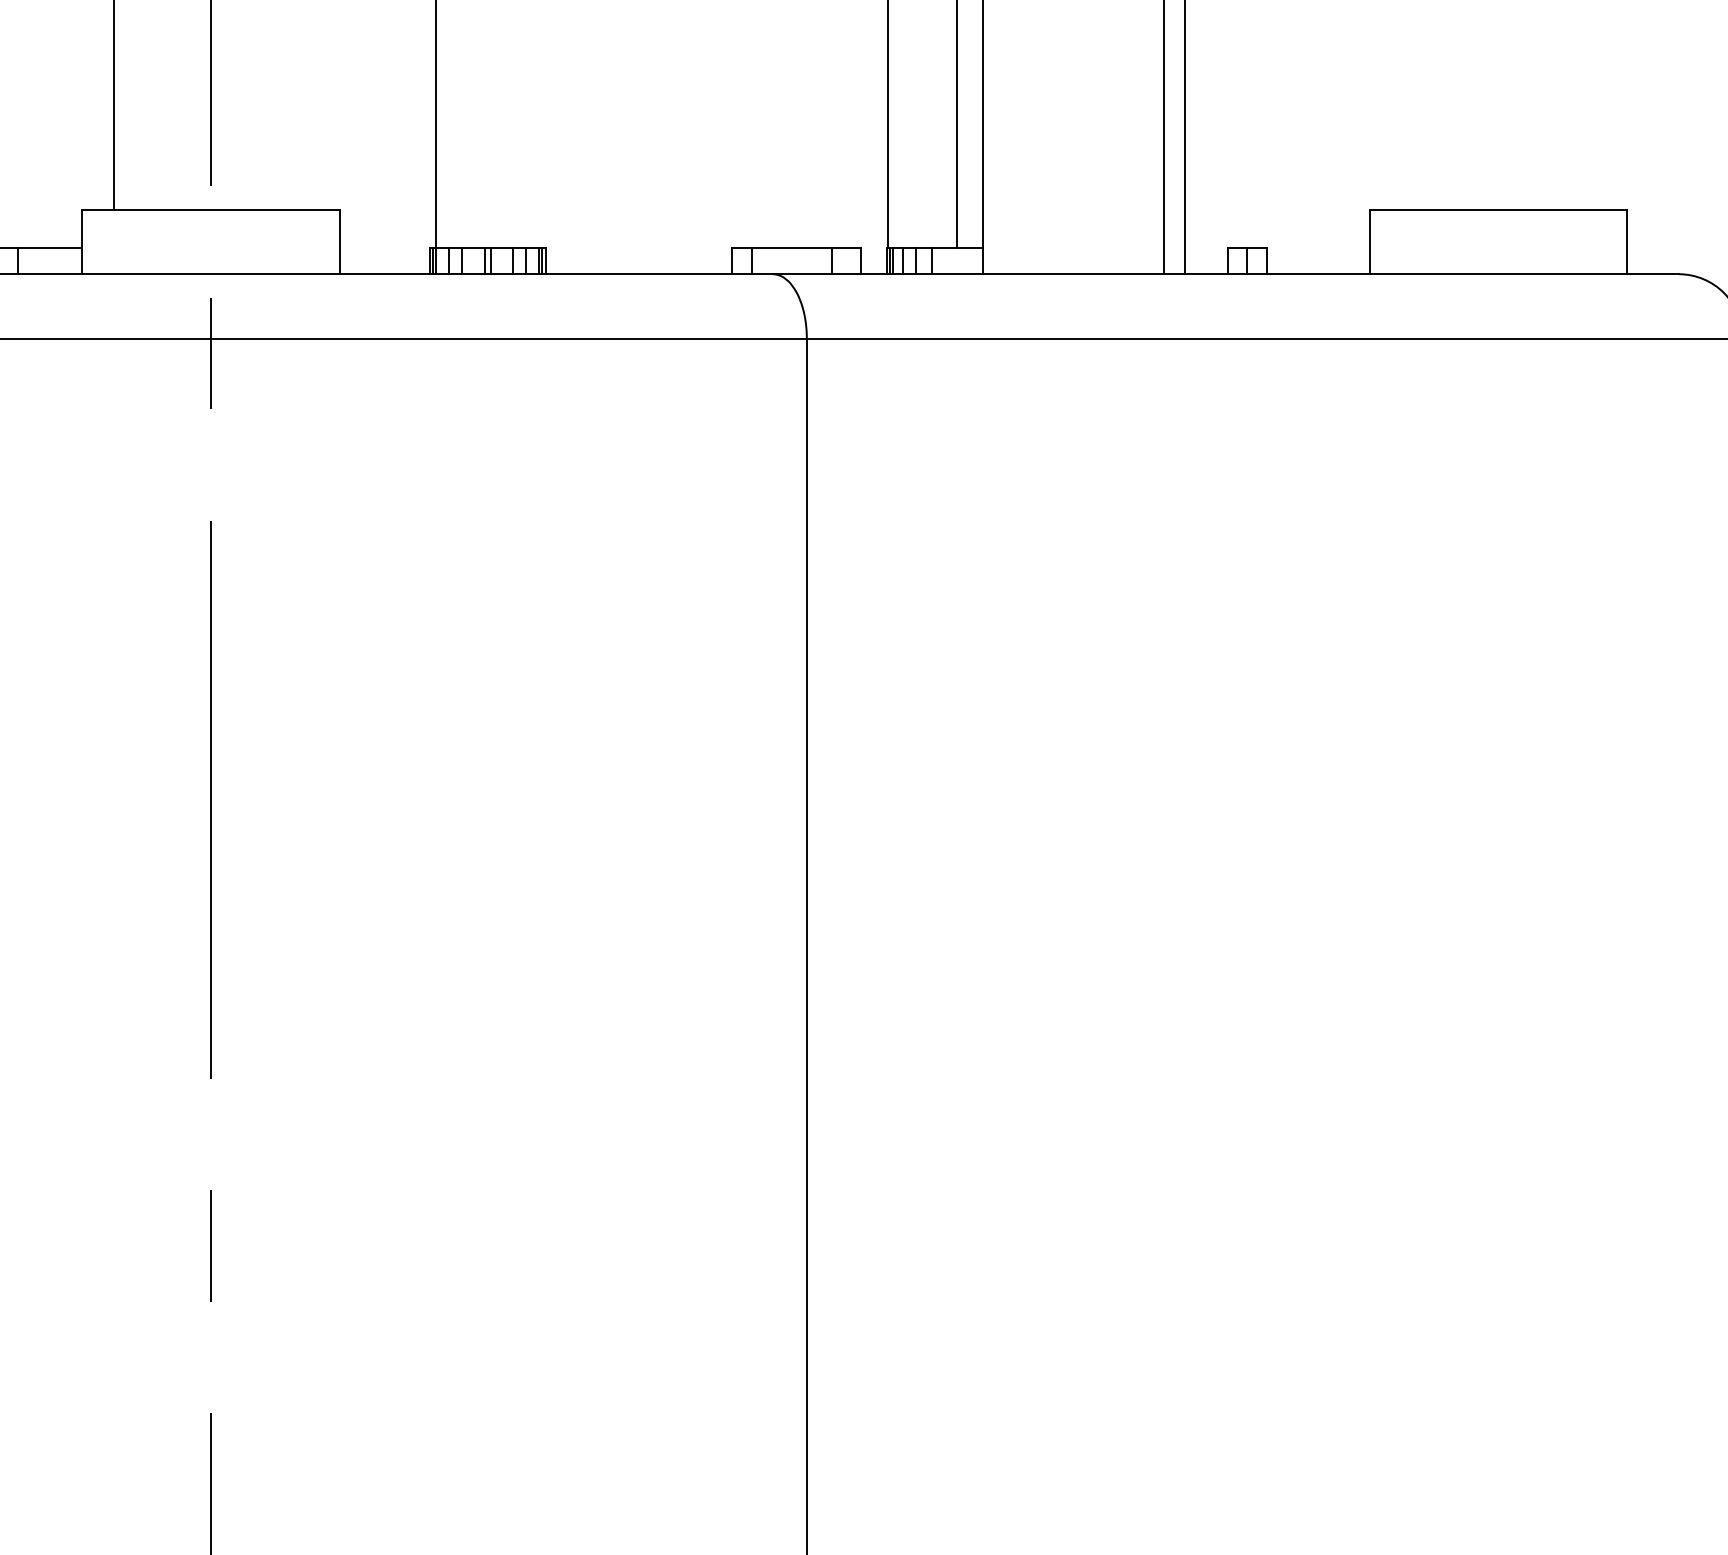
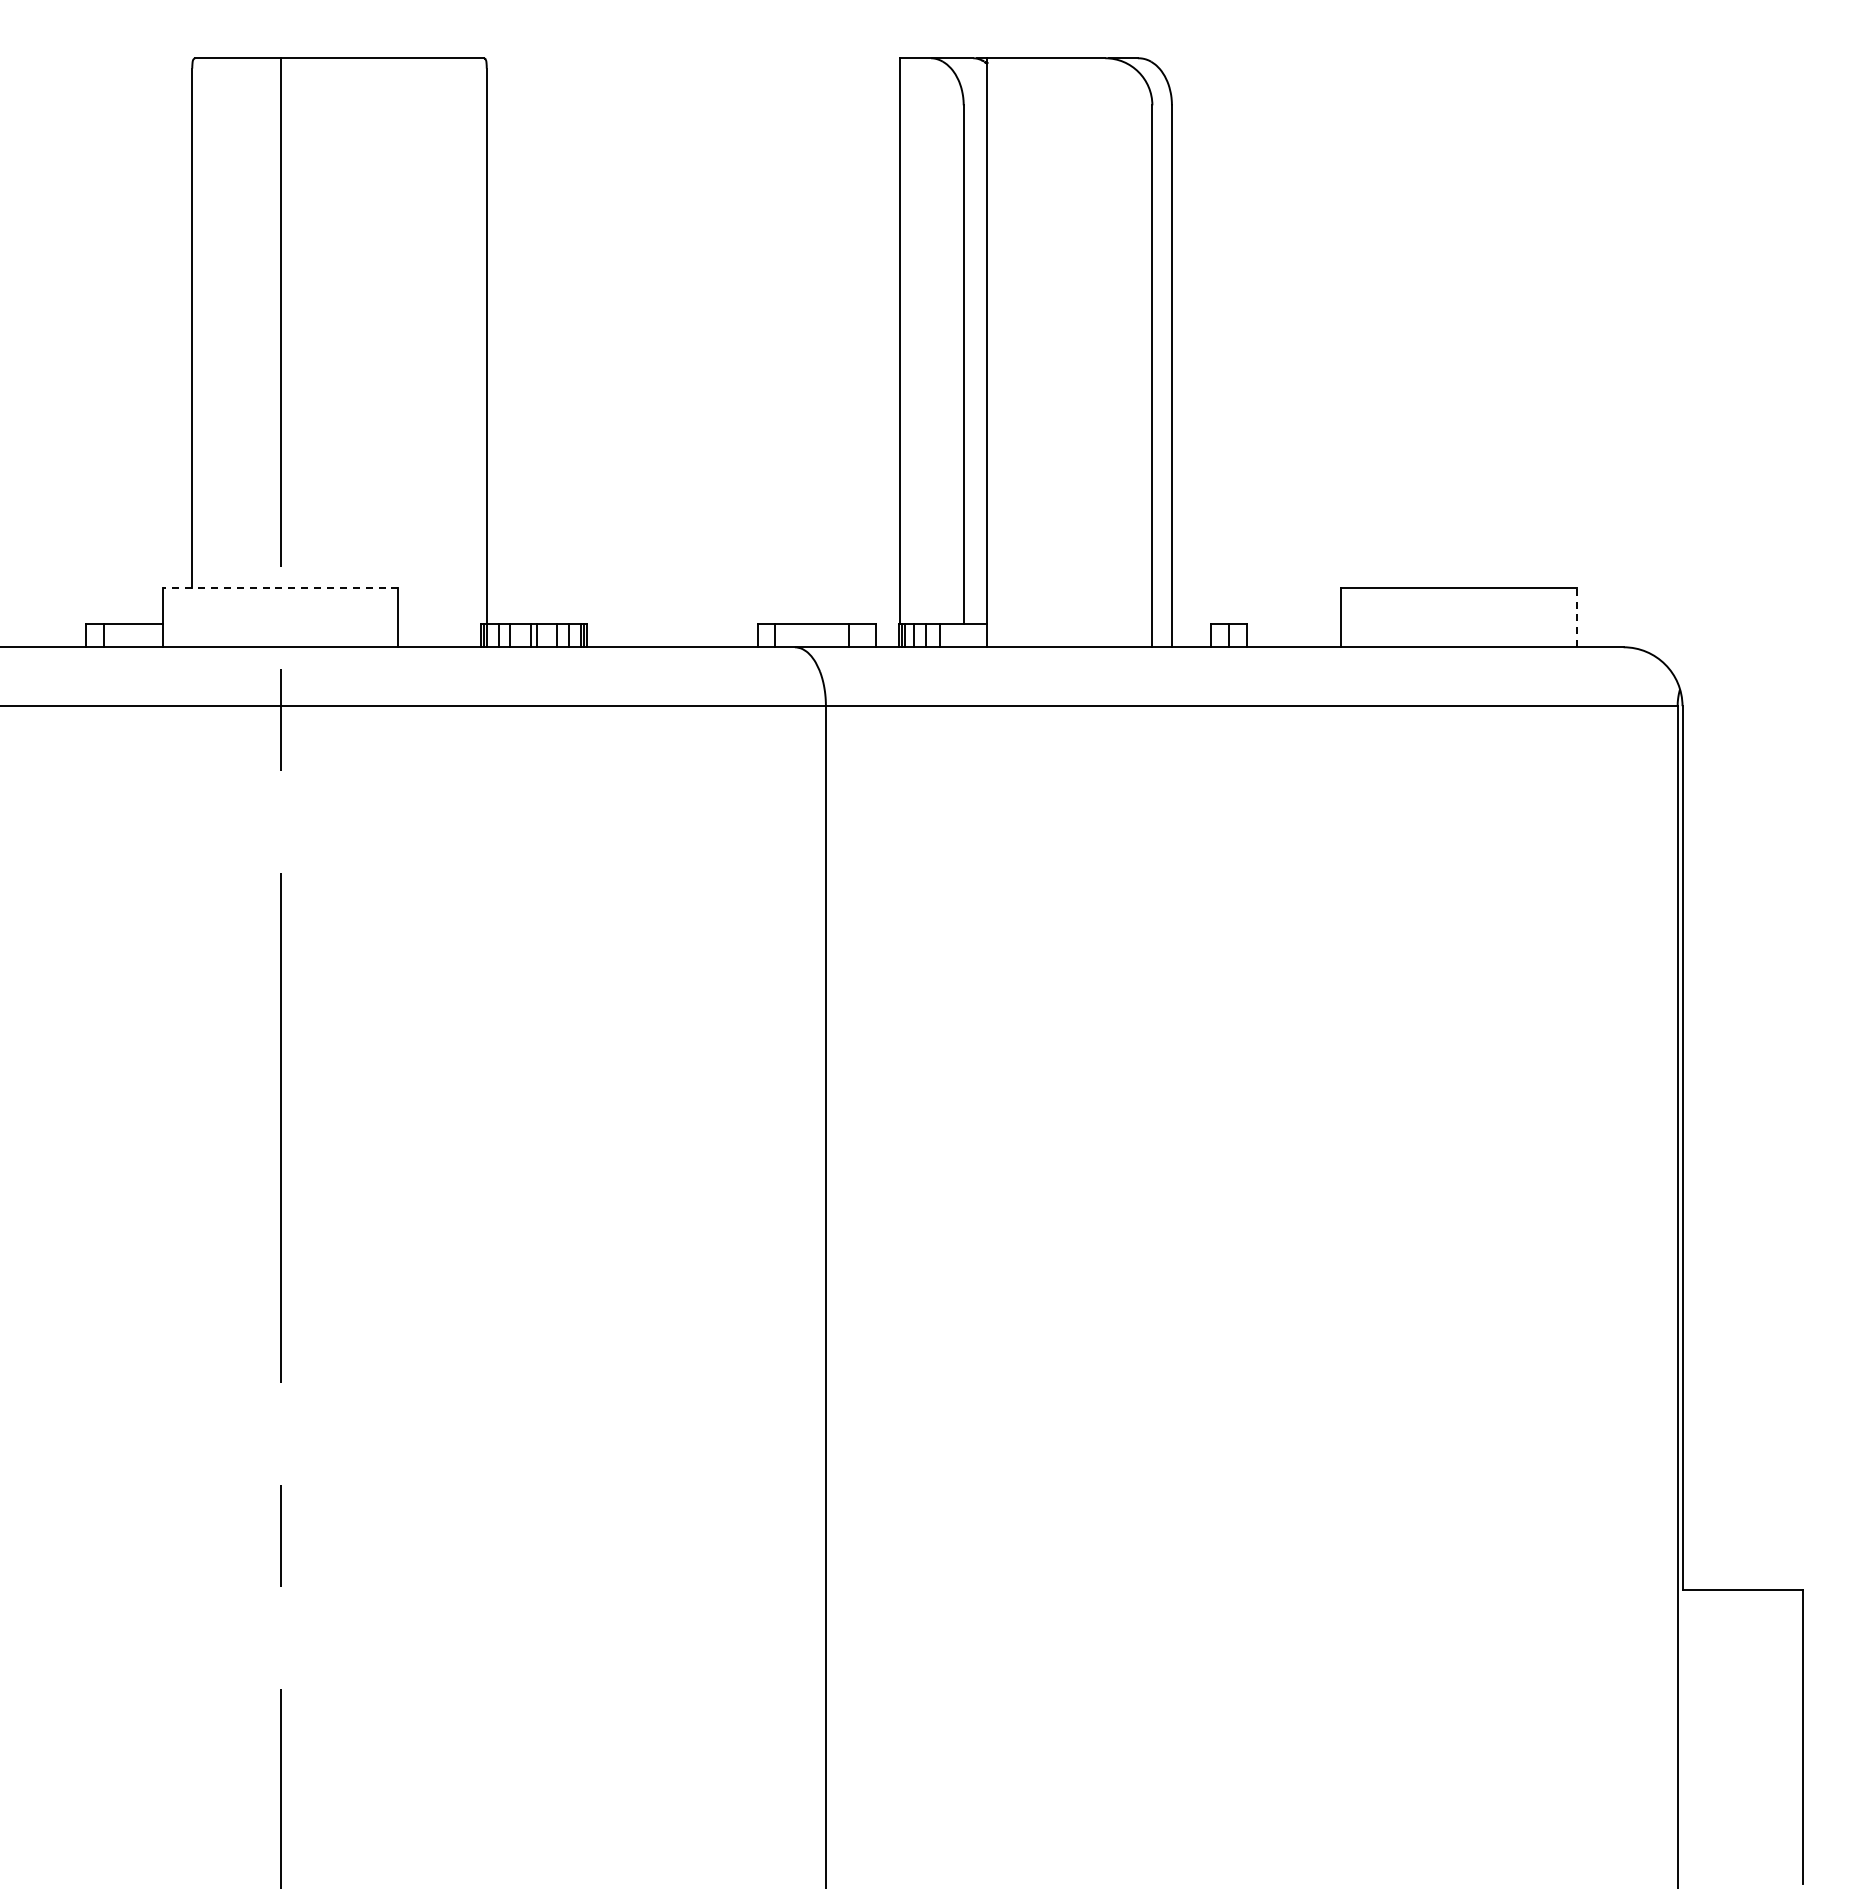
line: (210, 209) -> (280, 588), solid -> dashed
line: (1627, 241) -> (1576, 617), solid -> dashed

